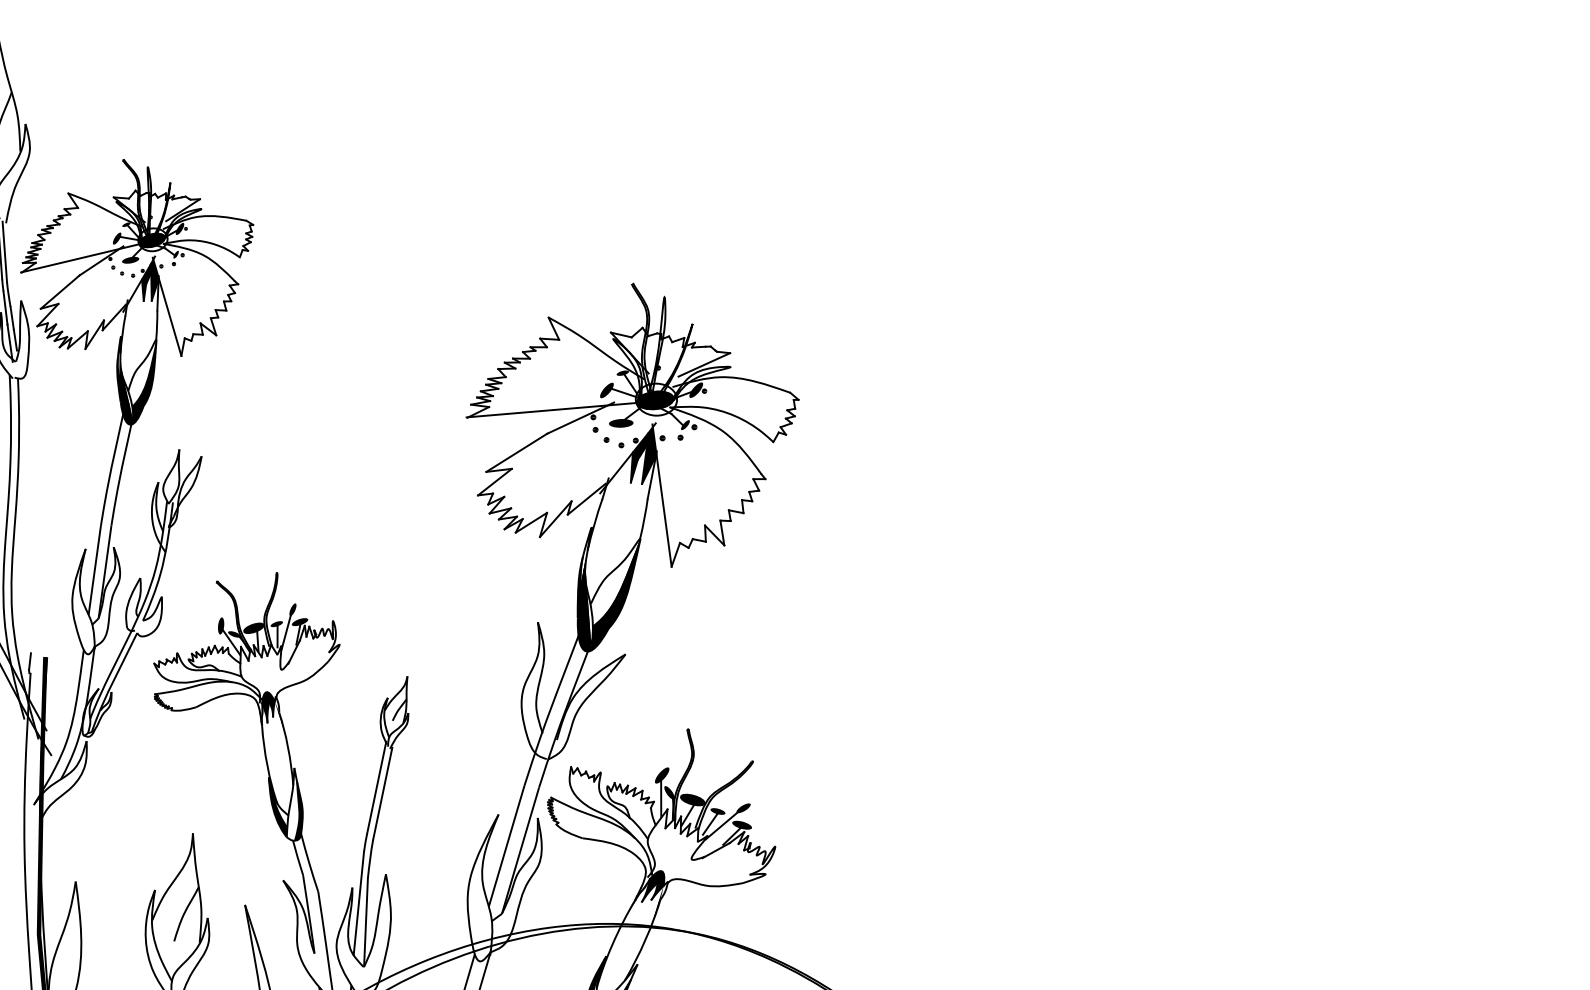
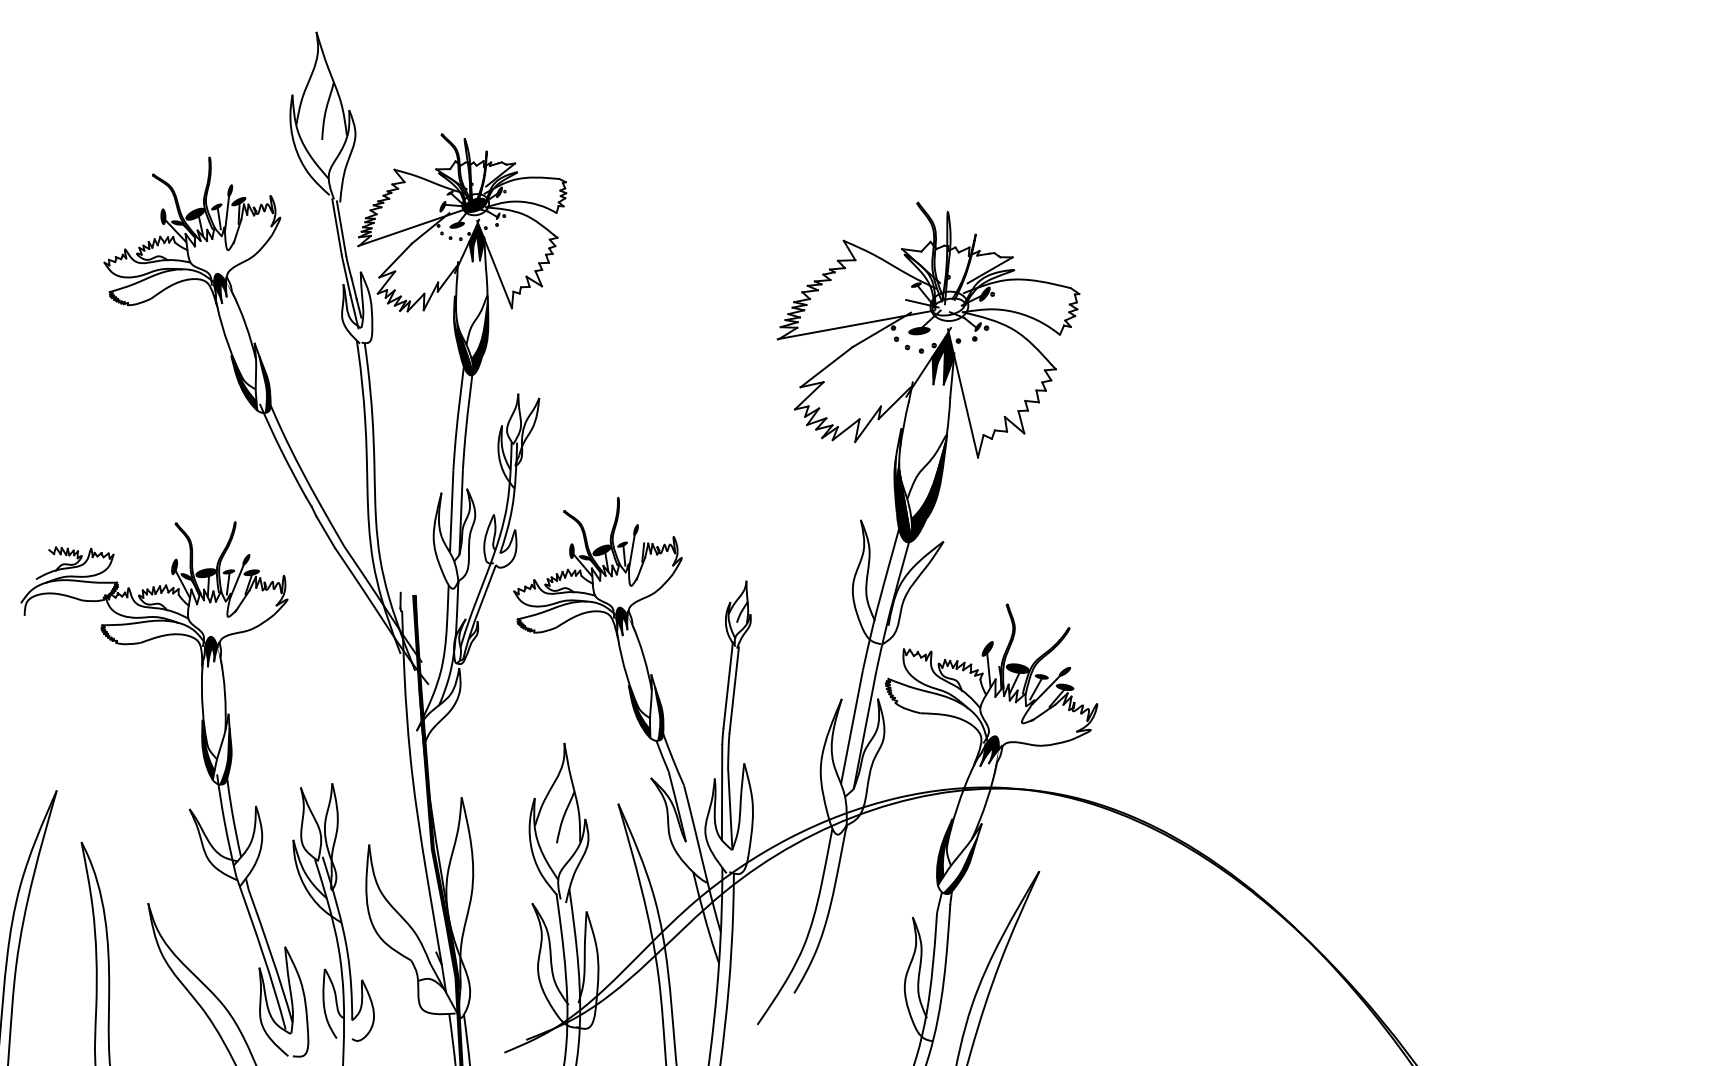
fill: (607, 389) -> (903, 301), removed
fill: (655, 399) -> (948, 306), removed
fill: (299, 621) -> (643, 540), removed
fill: (668, 793) -> (995, 664), removed

